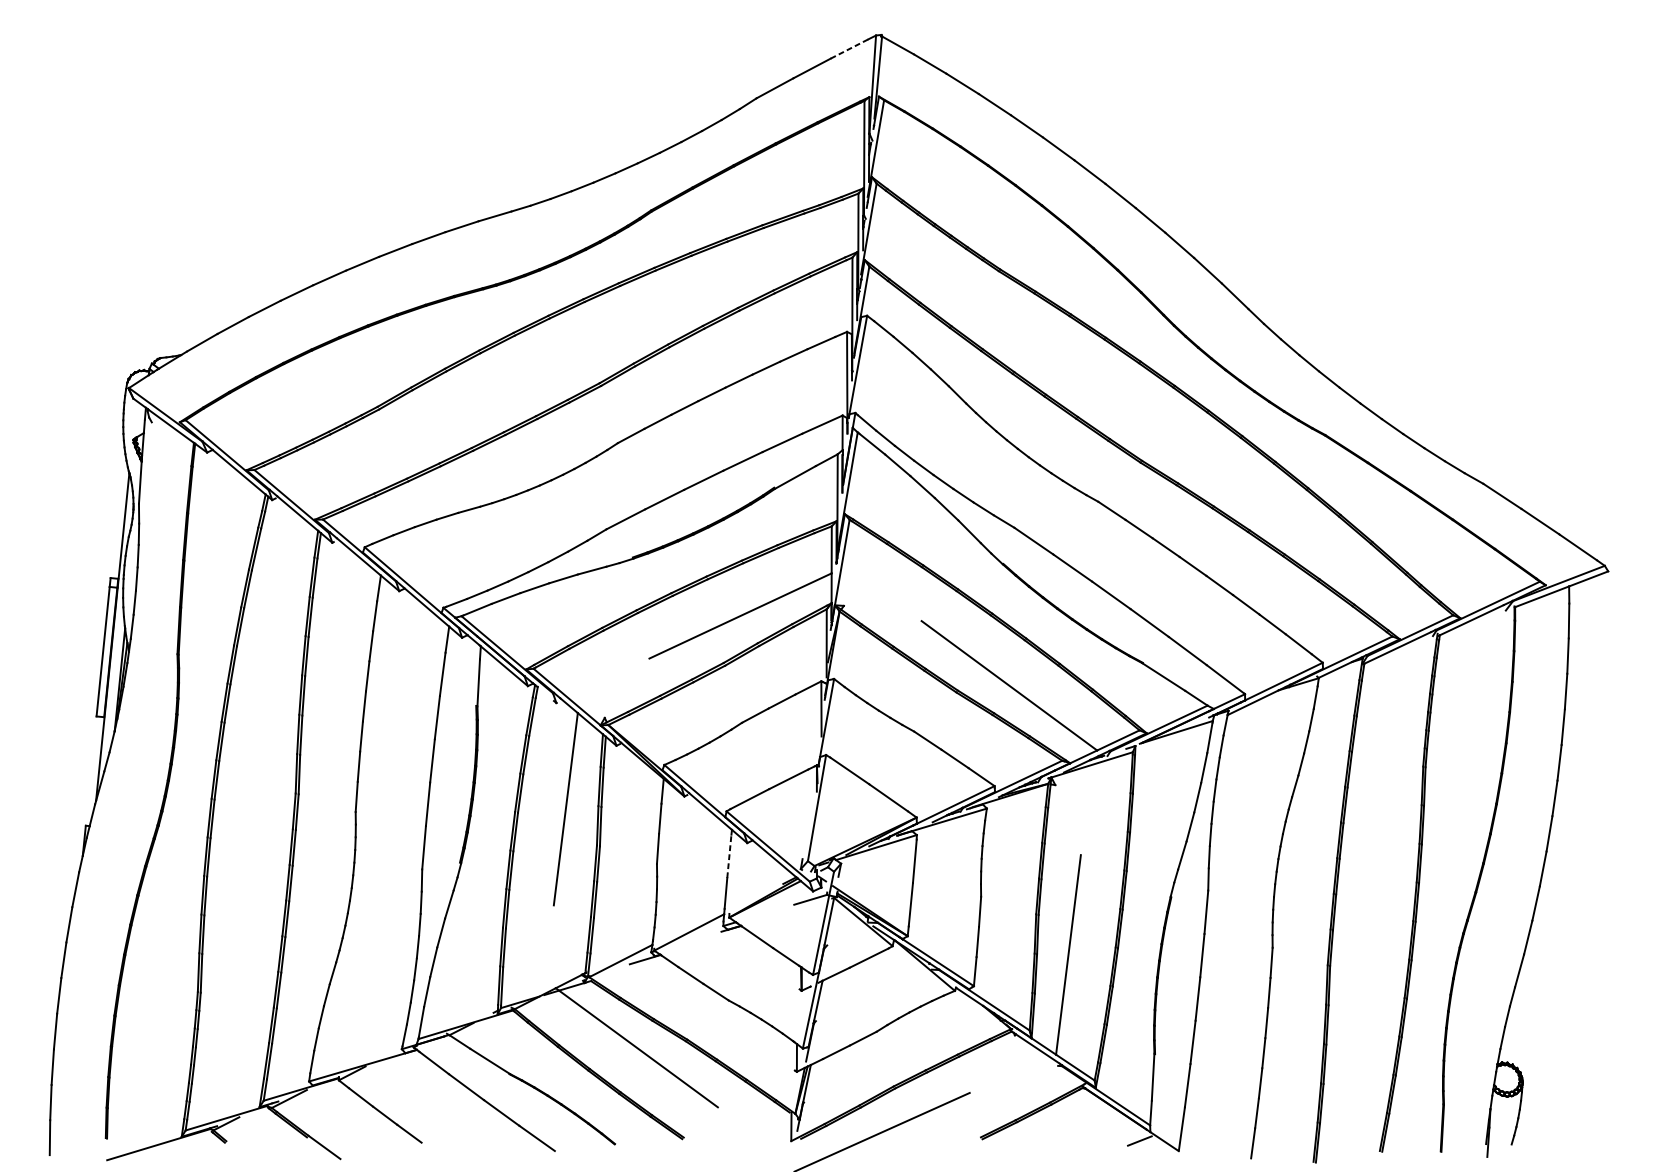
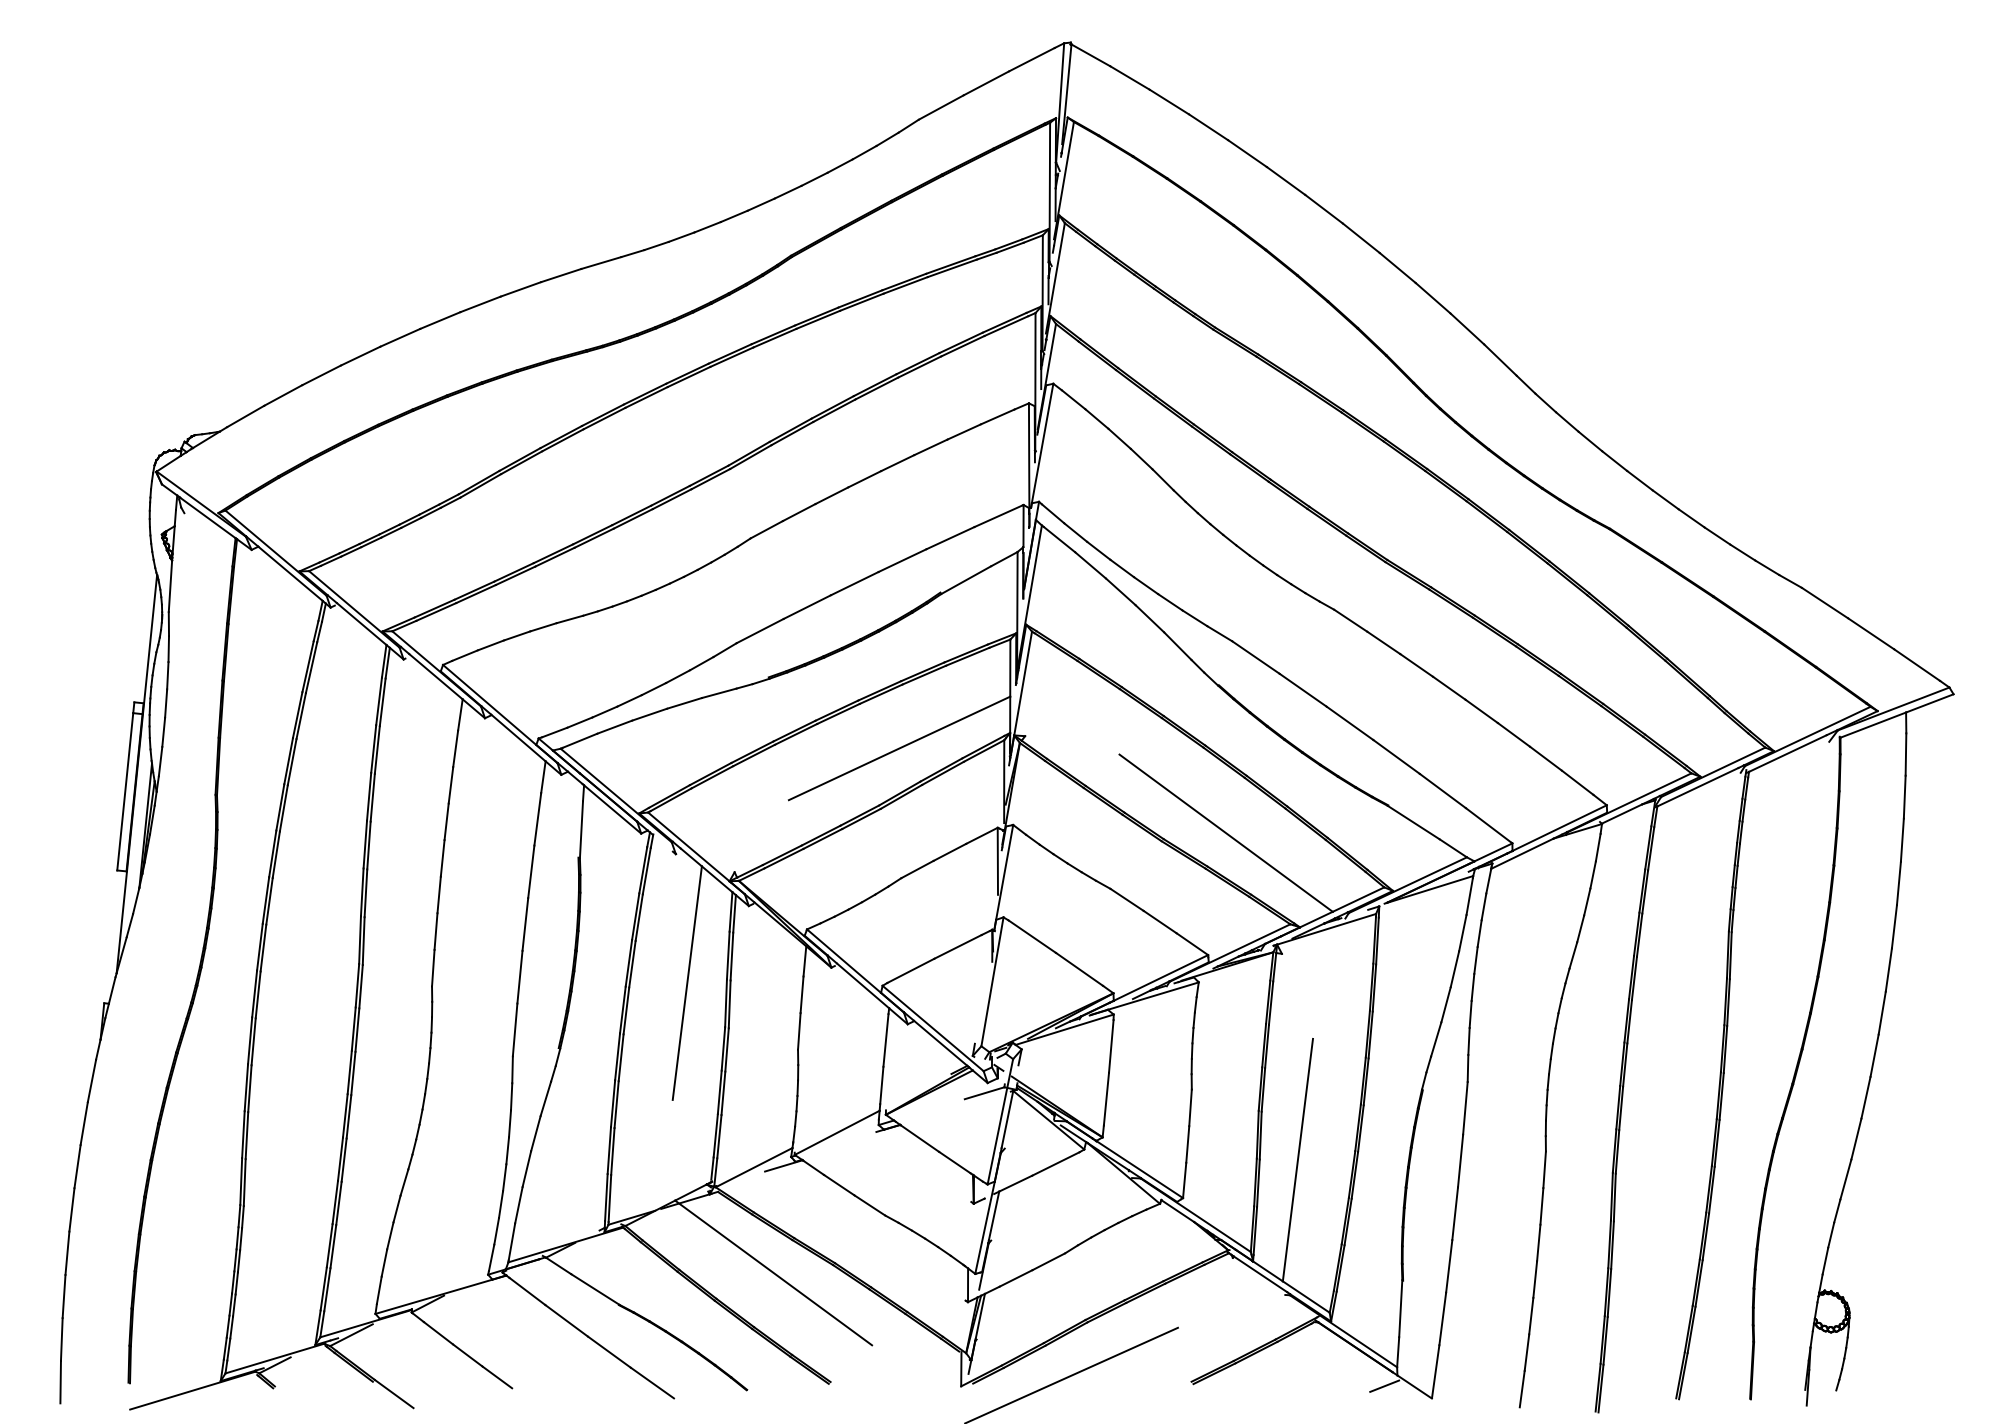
line: (849, 48) -> (1031, 59), dashed -> solid
line: (729, 855) -> (886, 1039), dashed -> solid

